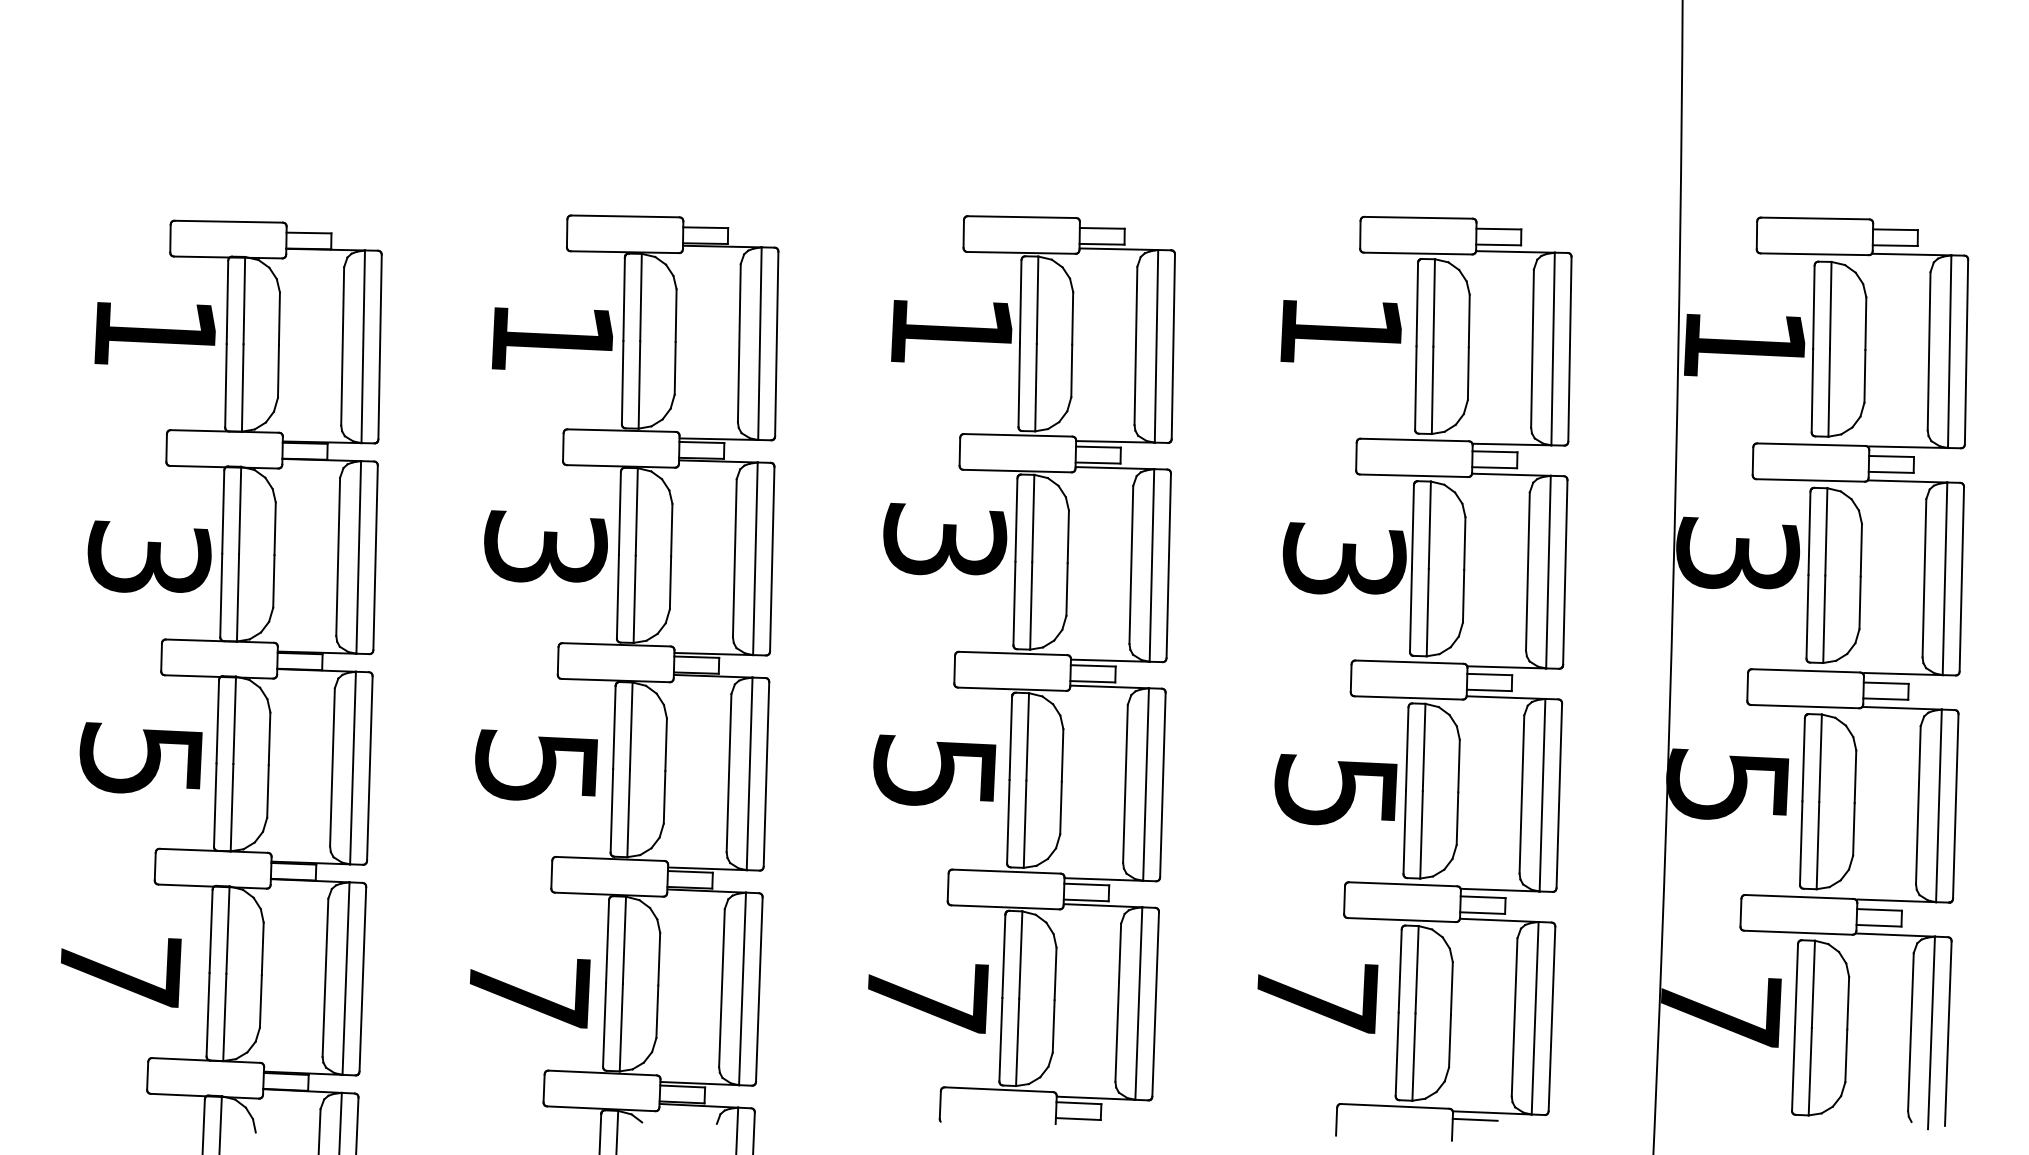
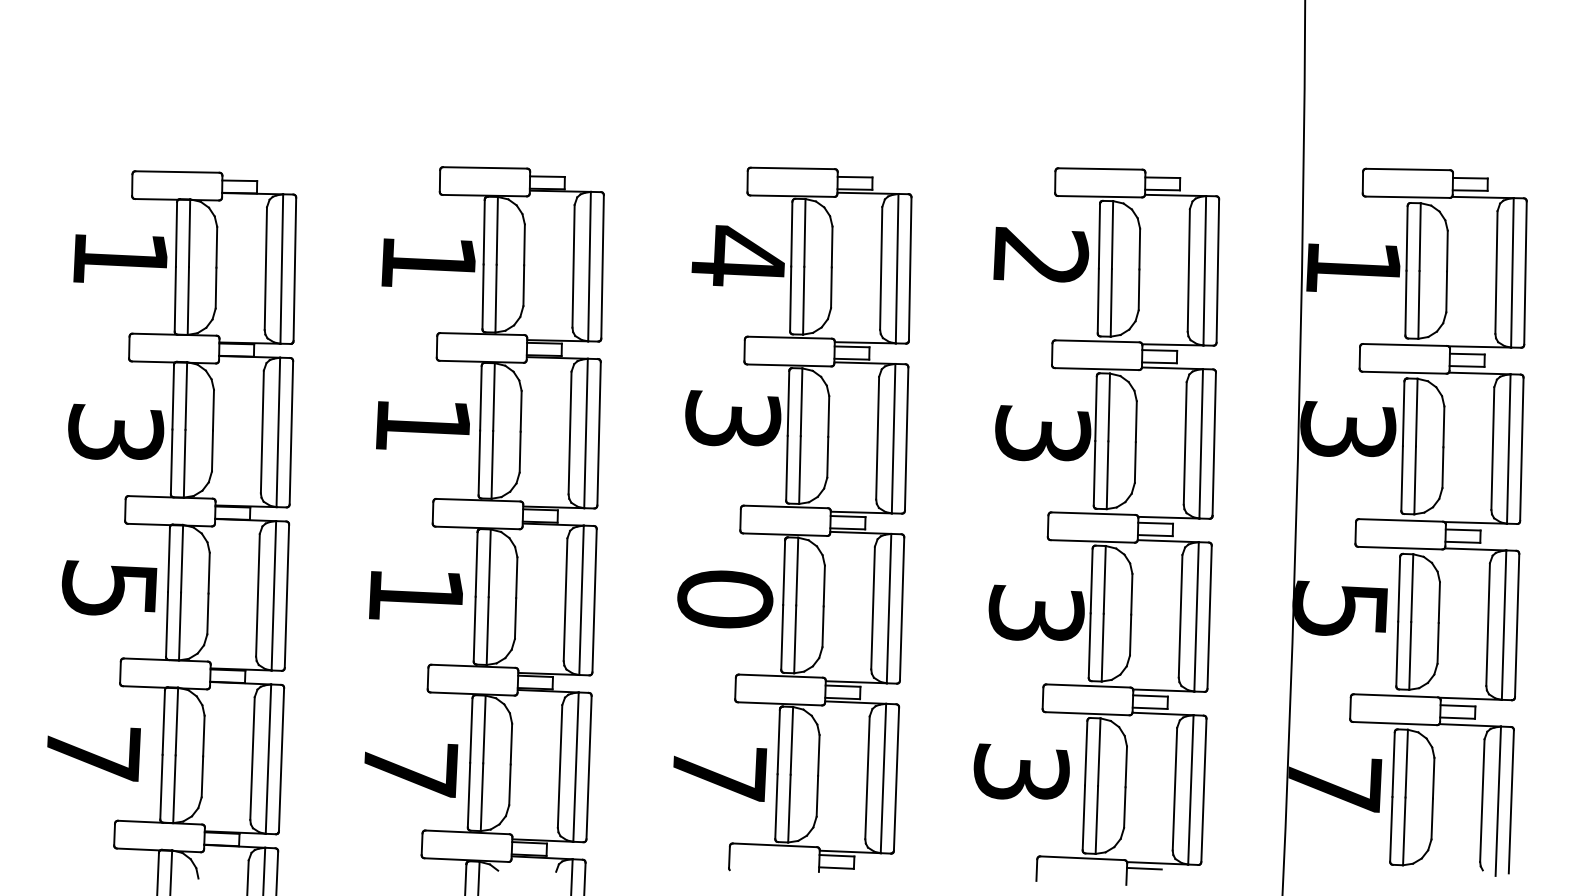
text: (1341, 328) -> (1040, 254), 1 -> 2
text: (951, 329) -> (738, 255), 1 -> 4
text: (545, 546) -> (423, 423), 3 -> 1
text: (536, 764) -> (416, 593), 5 -> 1
text: (934, 772) -> (724, 599), 5 -> 0
text: (1336, 789) -> (1036, 612), 5 -> 3
text: (1317, 995) -> (1022, 772), 7 -> 3

